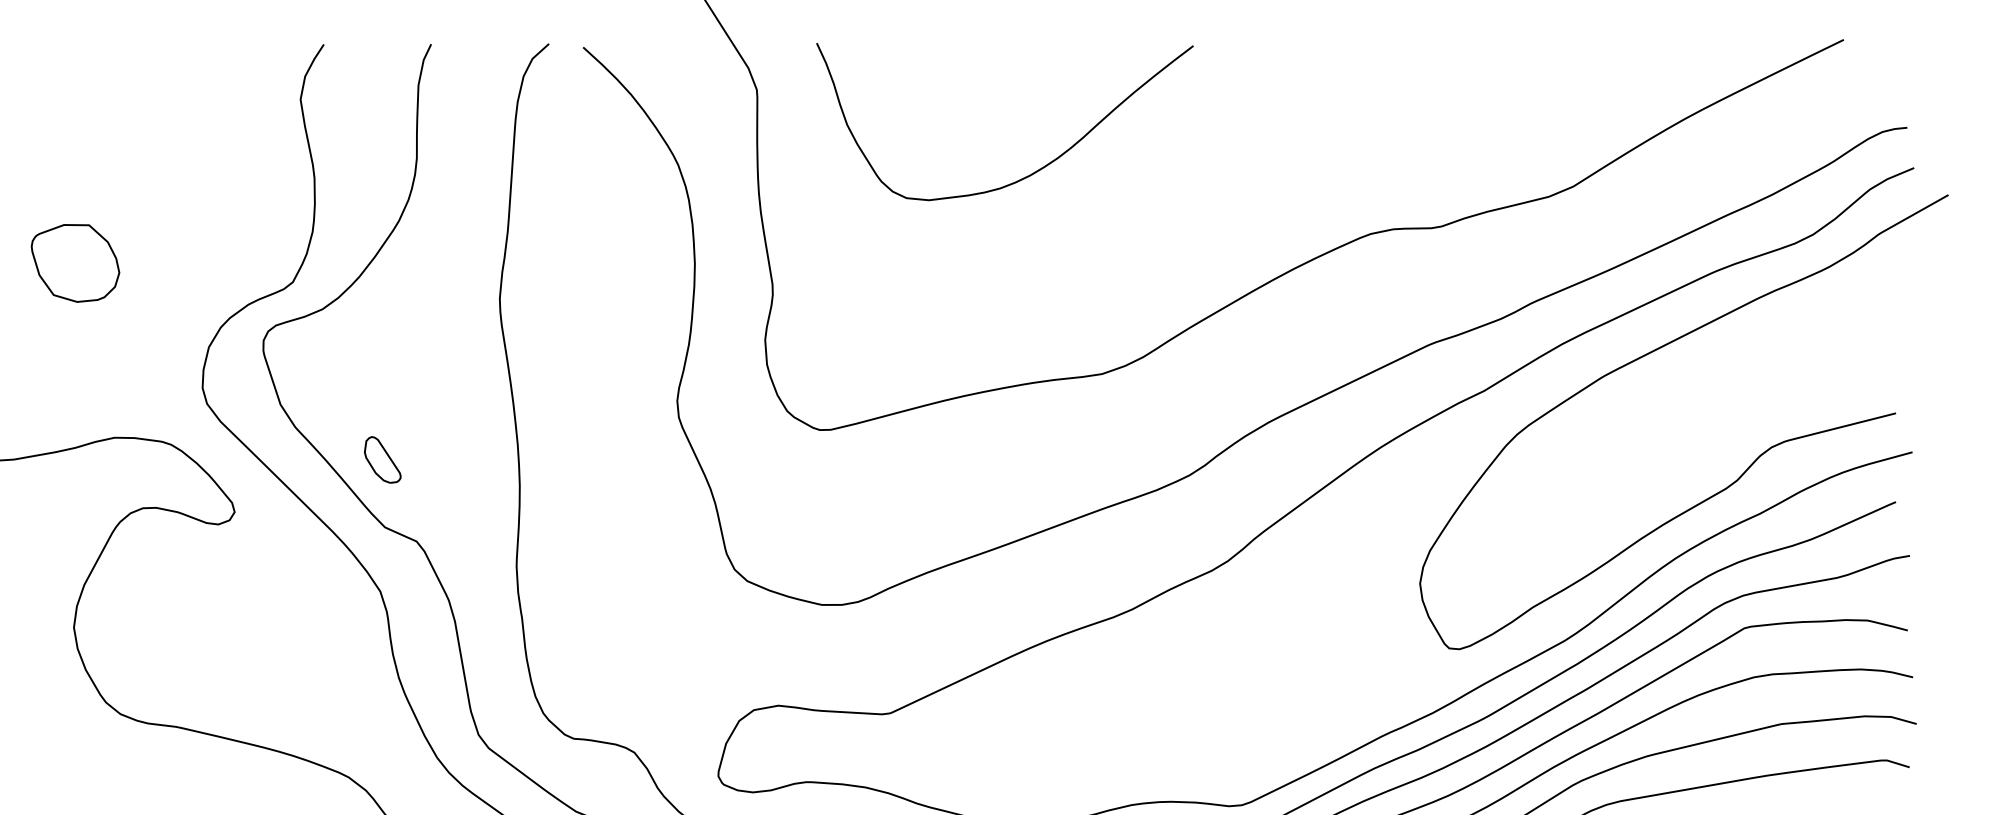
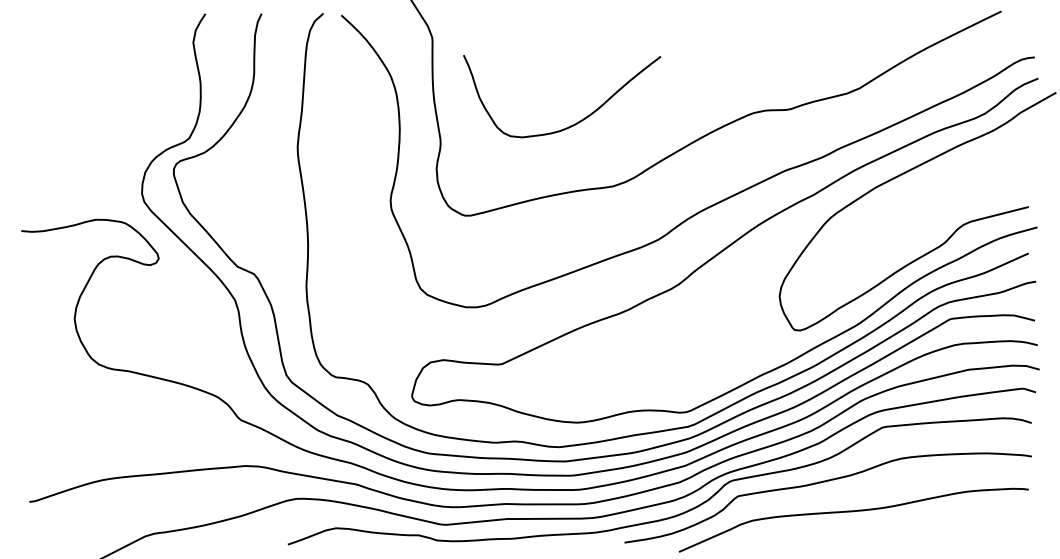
curve: (1037, 167) -> (579, 120), moved
part: (75, 263) -> (75, 128), removed
part: (383, 460) -> (236, 231), removed

